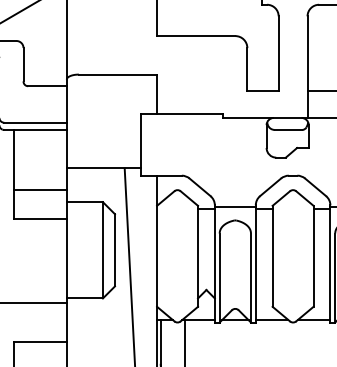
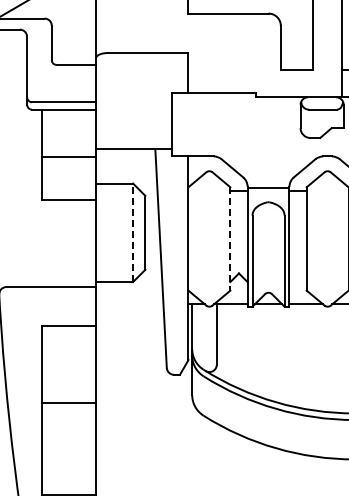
line: (39, 189) -> (68, 156), moved
line: (103, 250) -> (133, 232), solid -> dashed
line: (198, 255) -> (230, 238), solid -> dashed

